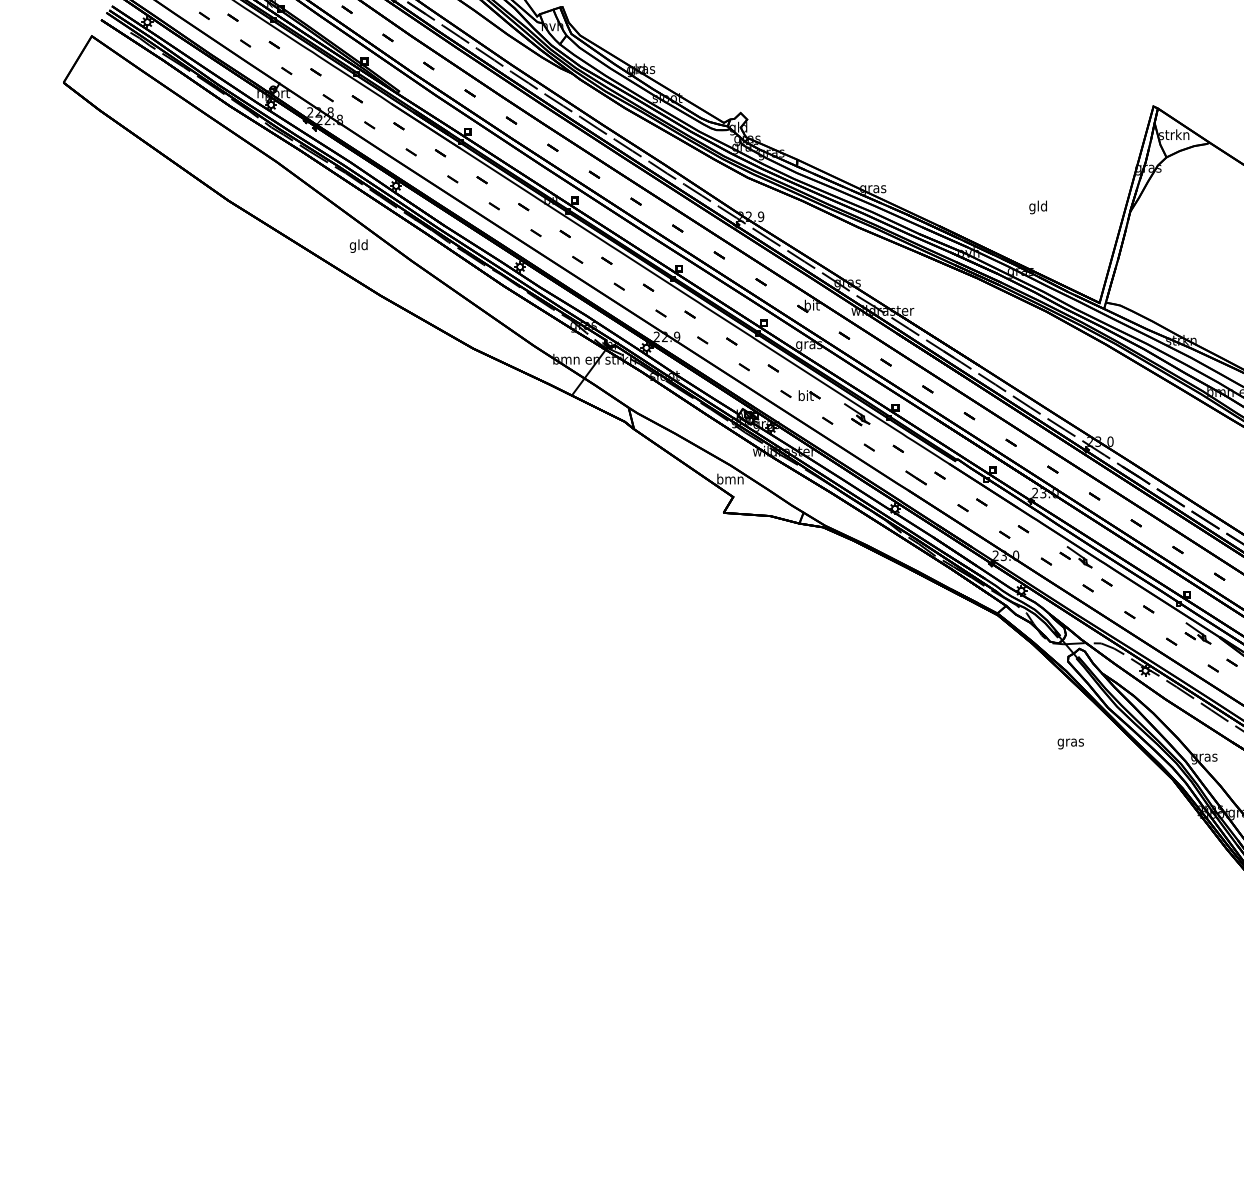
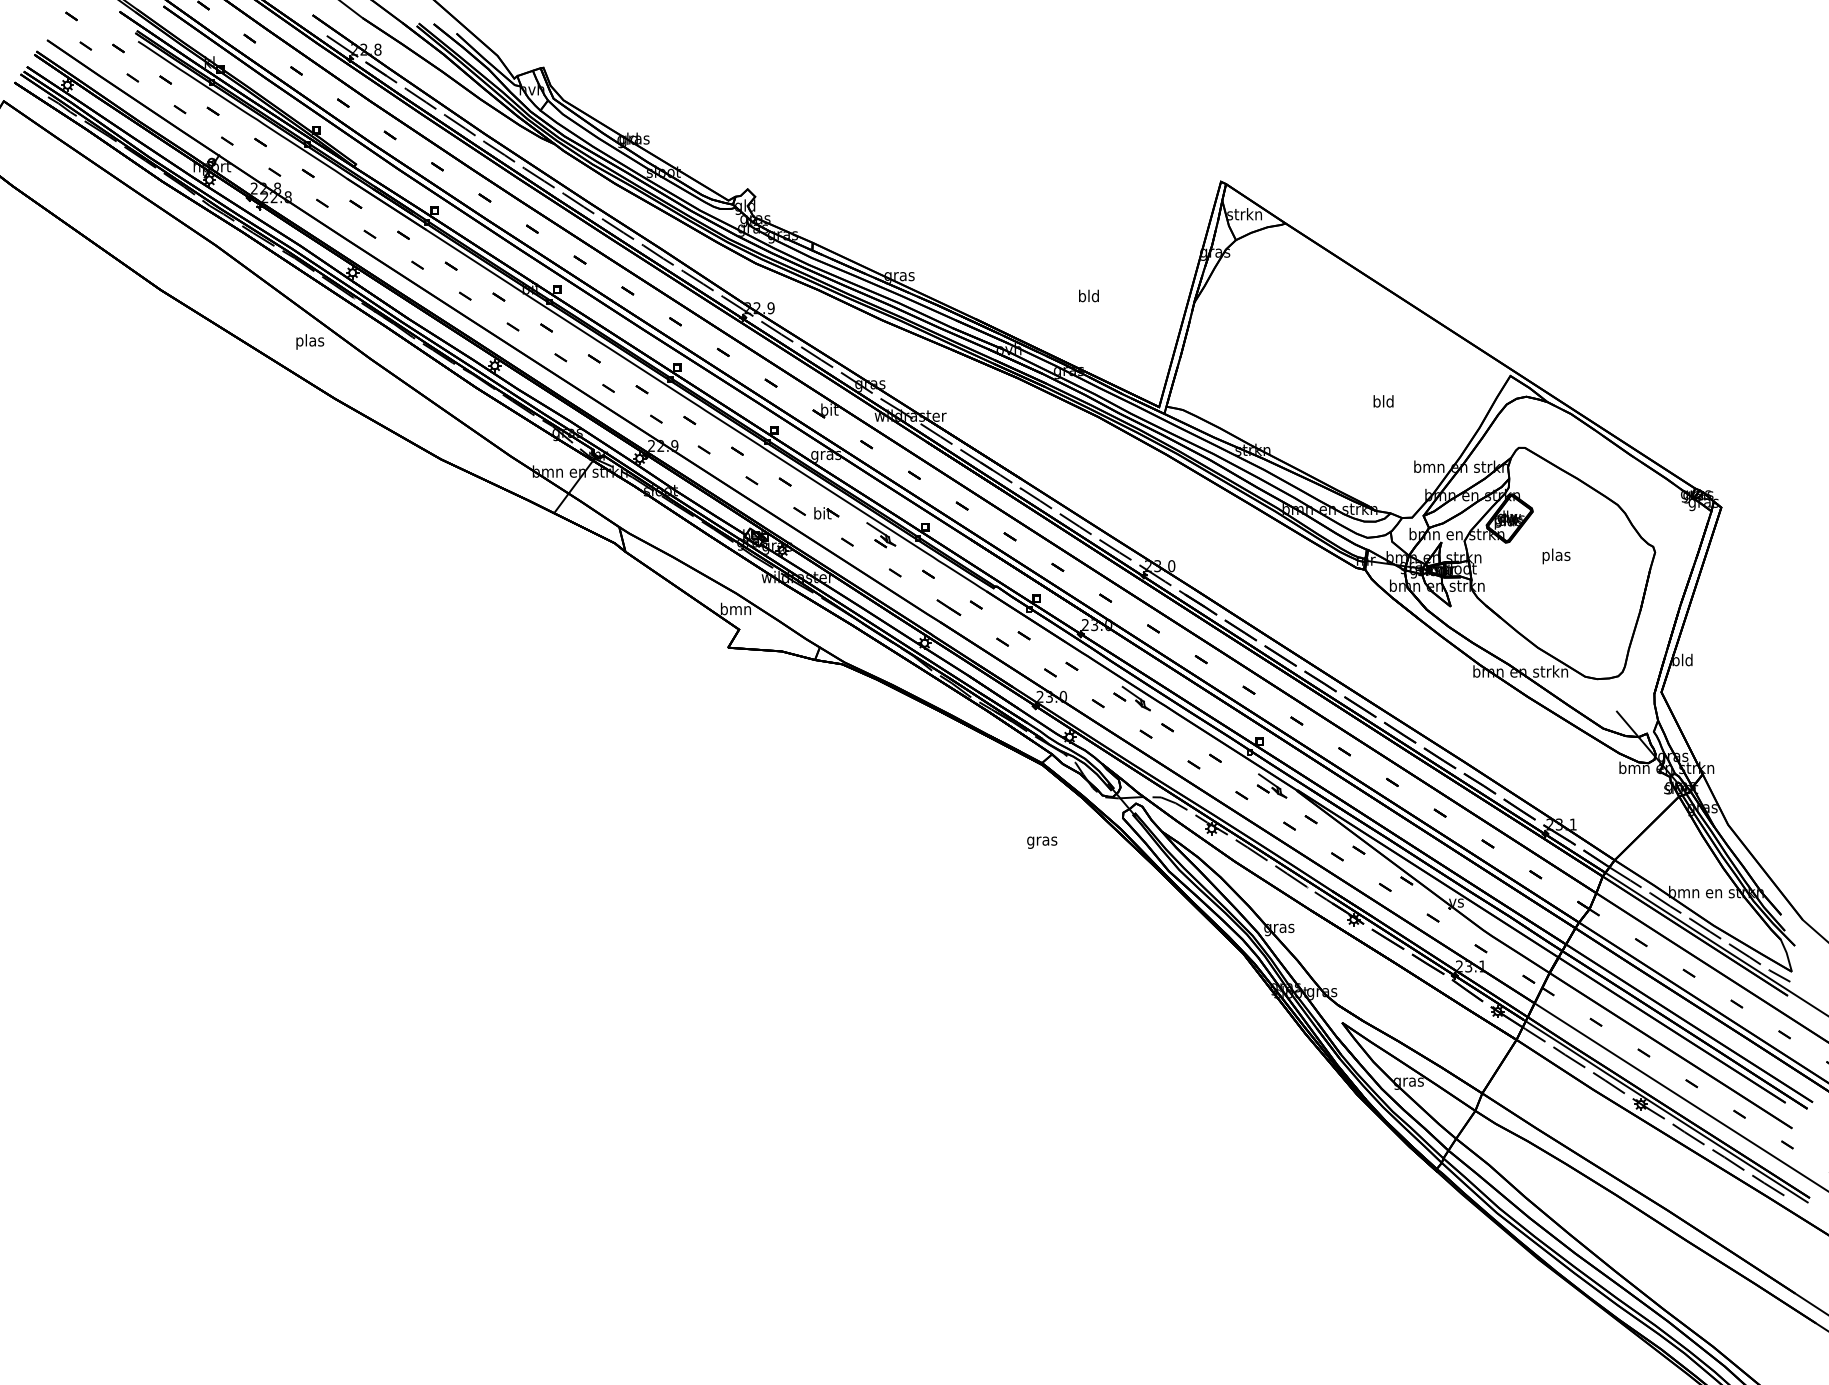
text: (1032, 207) -> (1082, 297), gld -> bld
text: (359, 245) -> (310, 341), gld -> plas
text: (1071, 743) -> (1042, 842), moved

